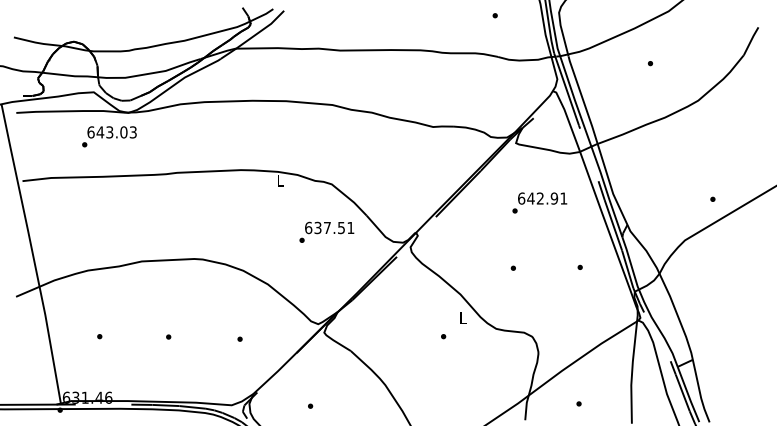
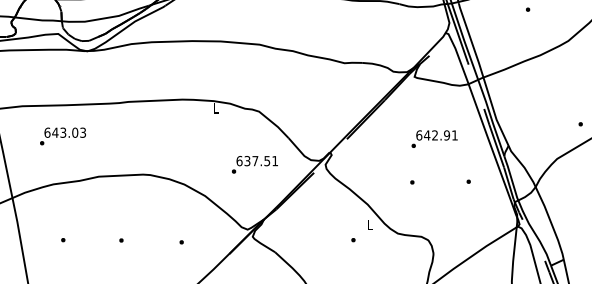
text: (109, 136) -> (63, 136), moved
text: (539, 202) -> (434, 138), moved
text: (326, 231) -> (254, 164), moved

